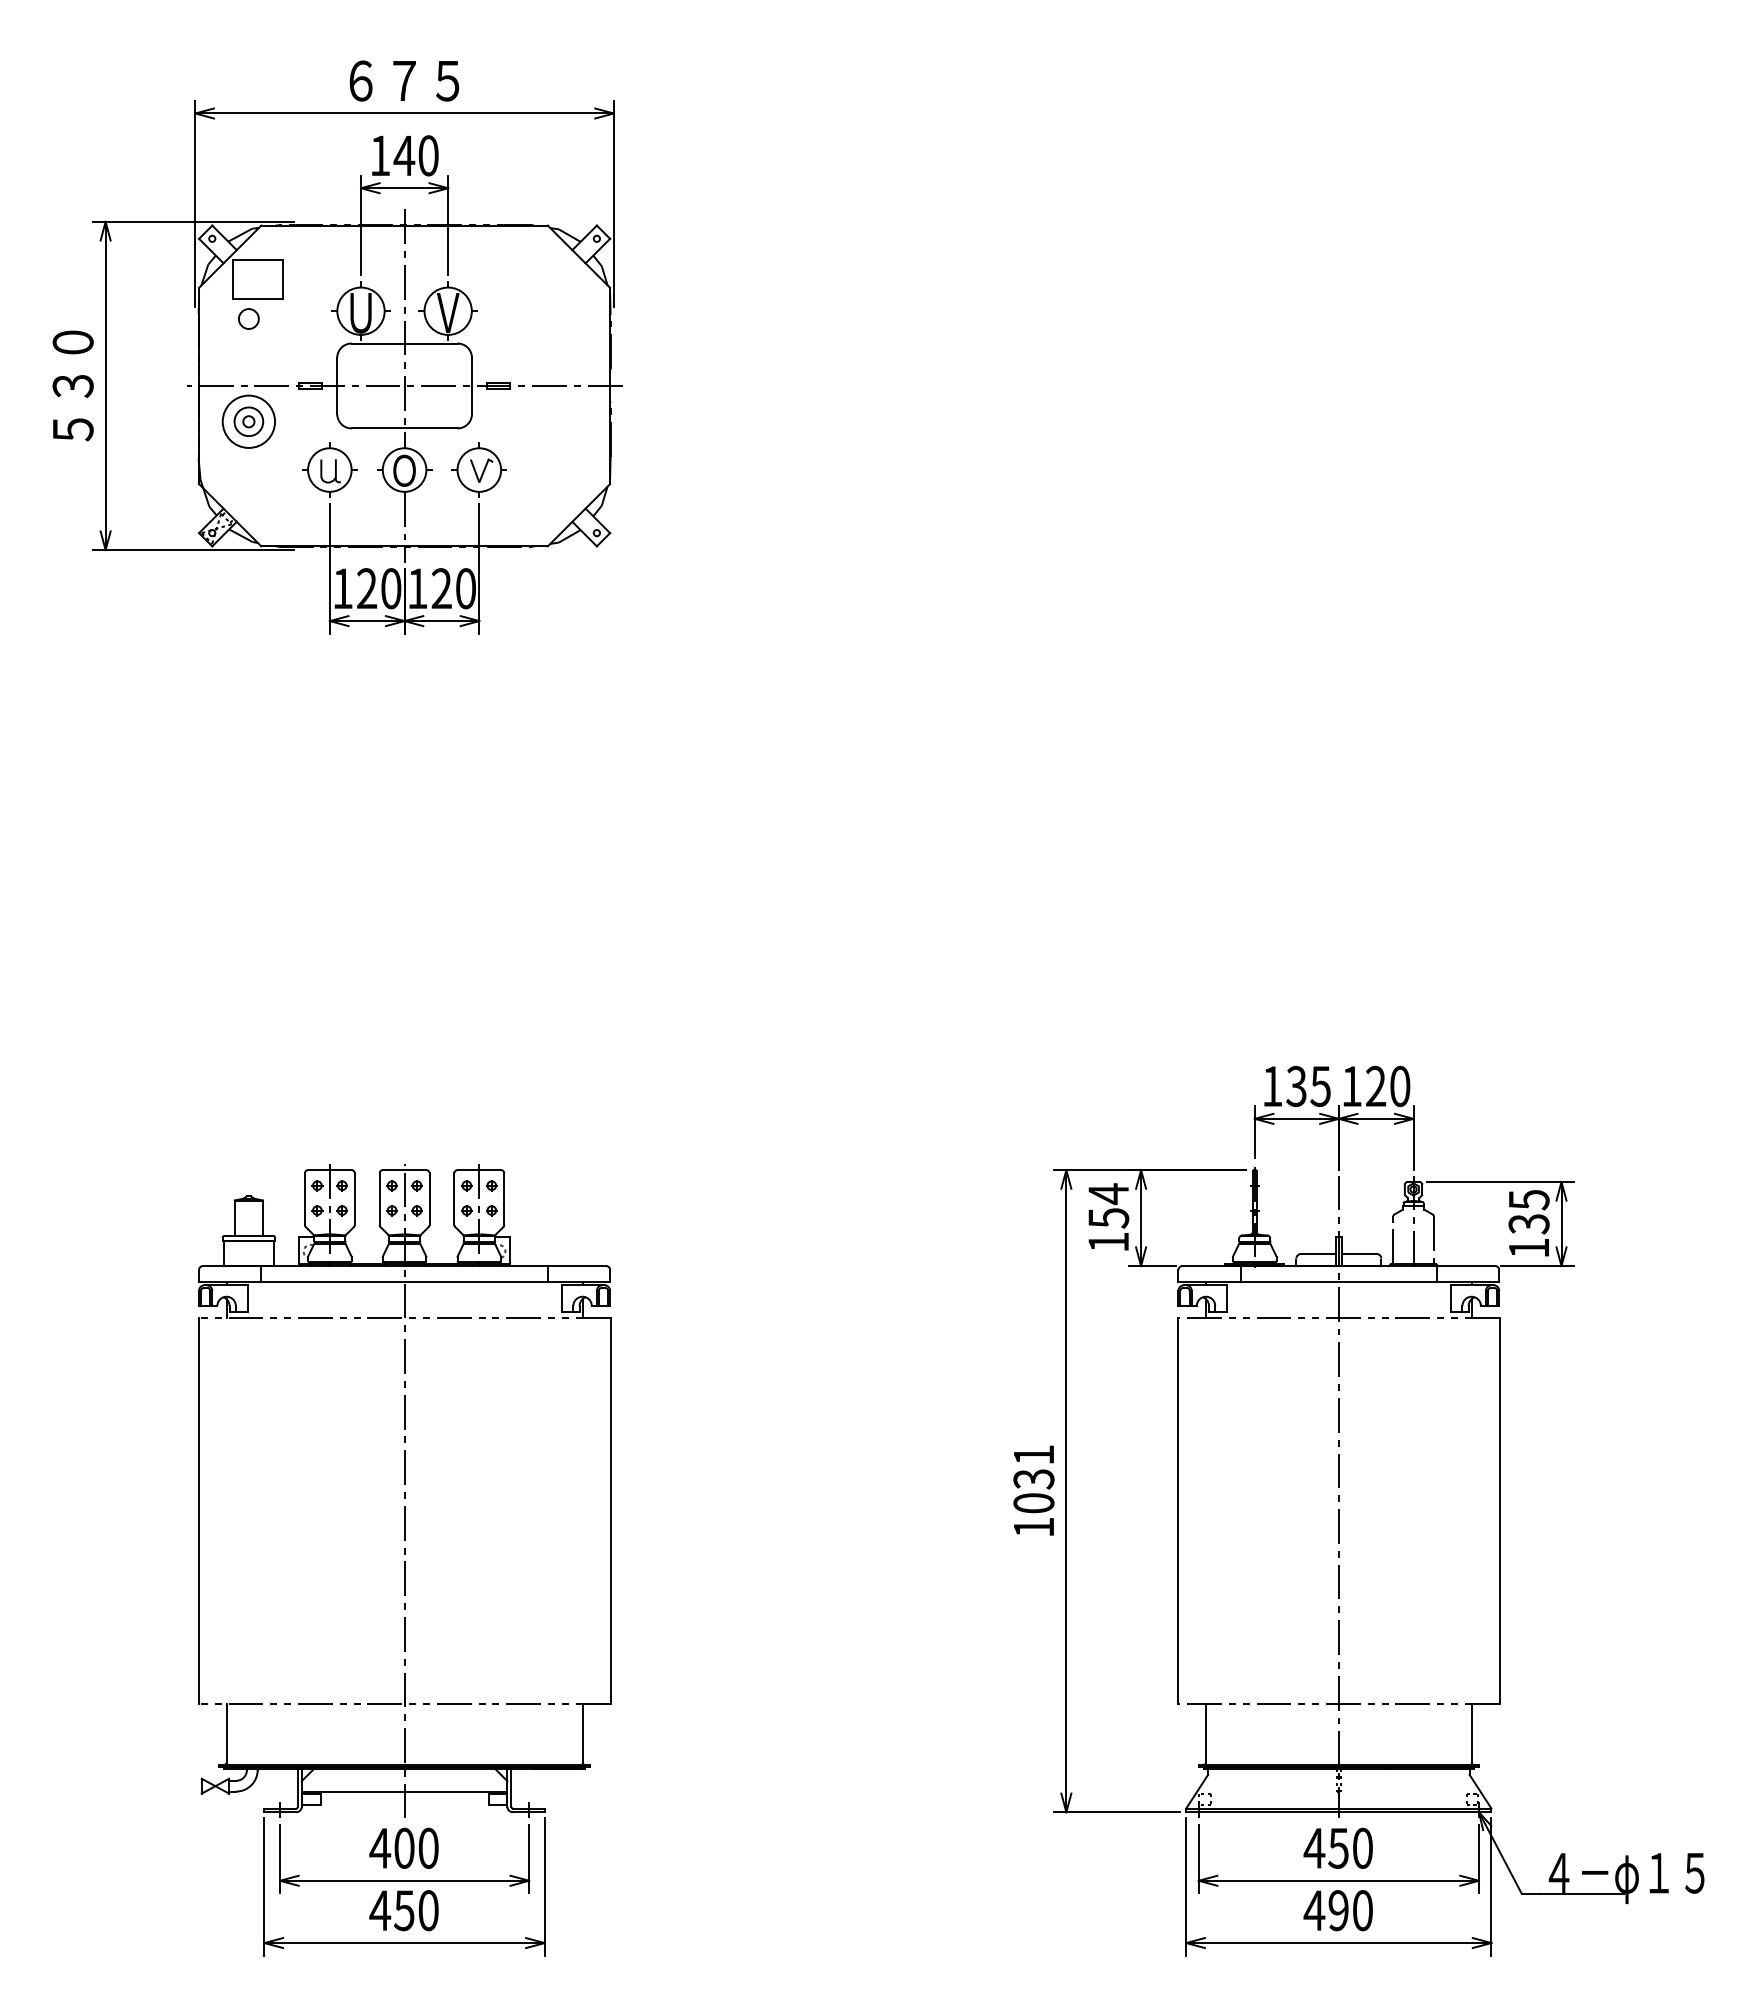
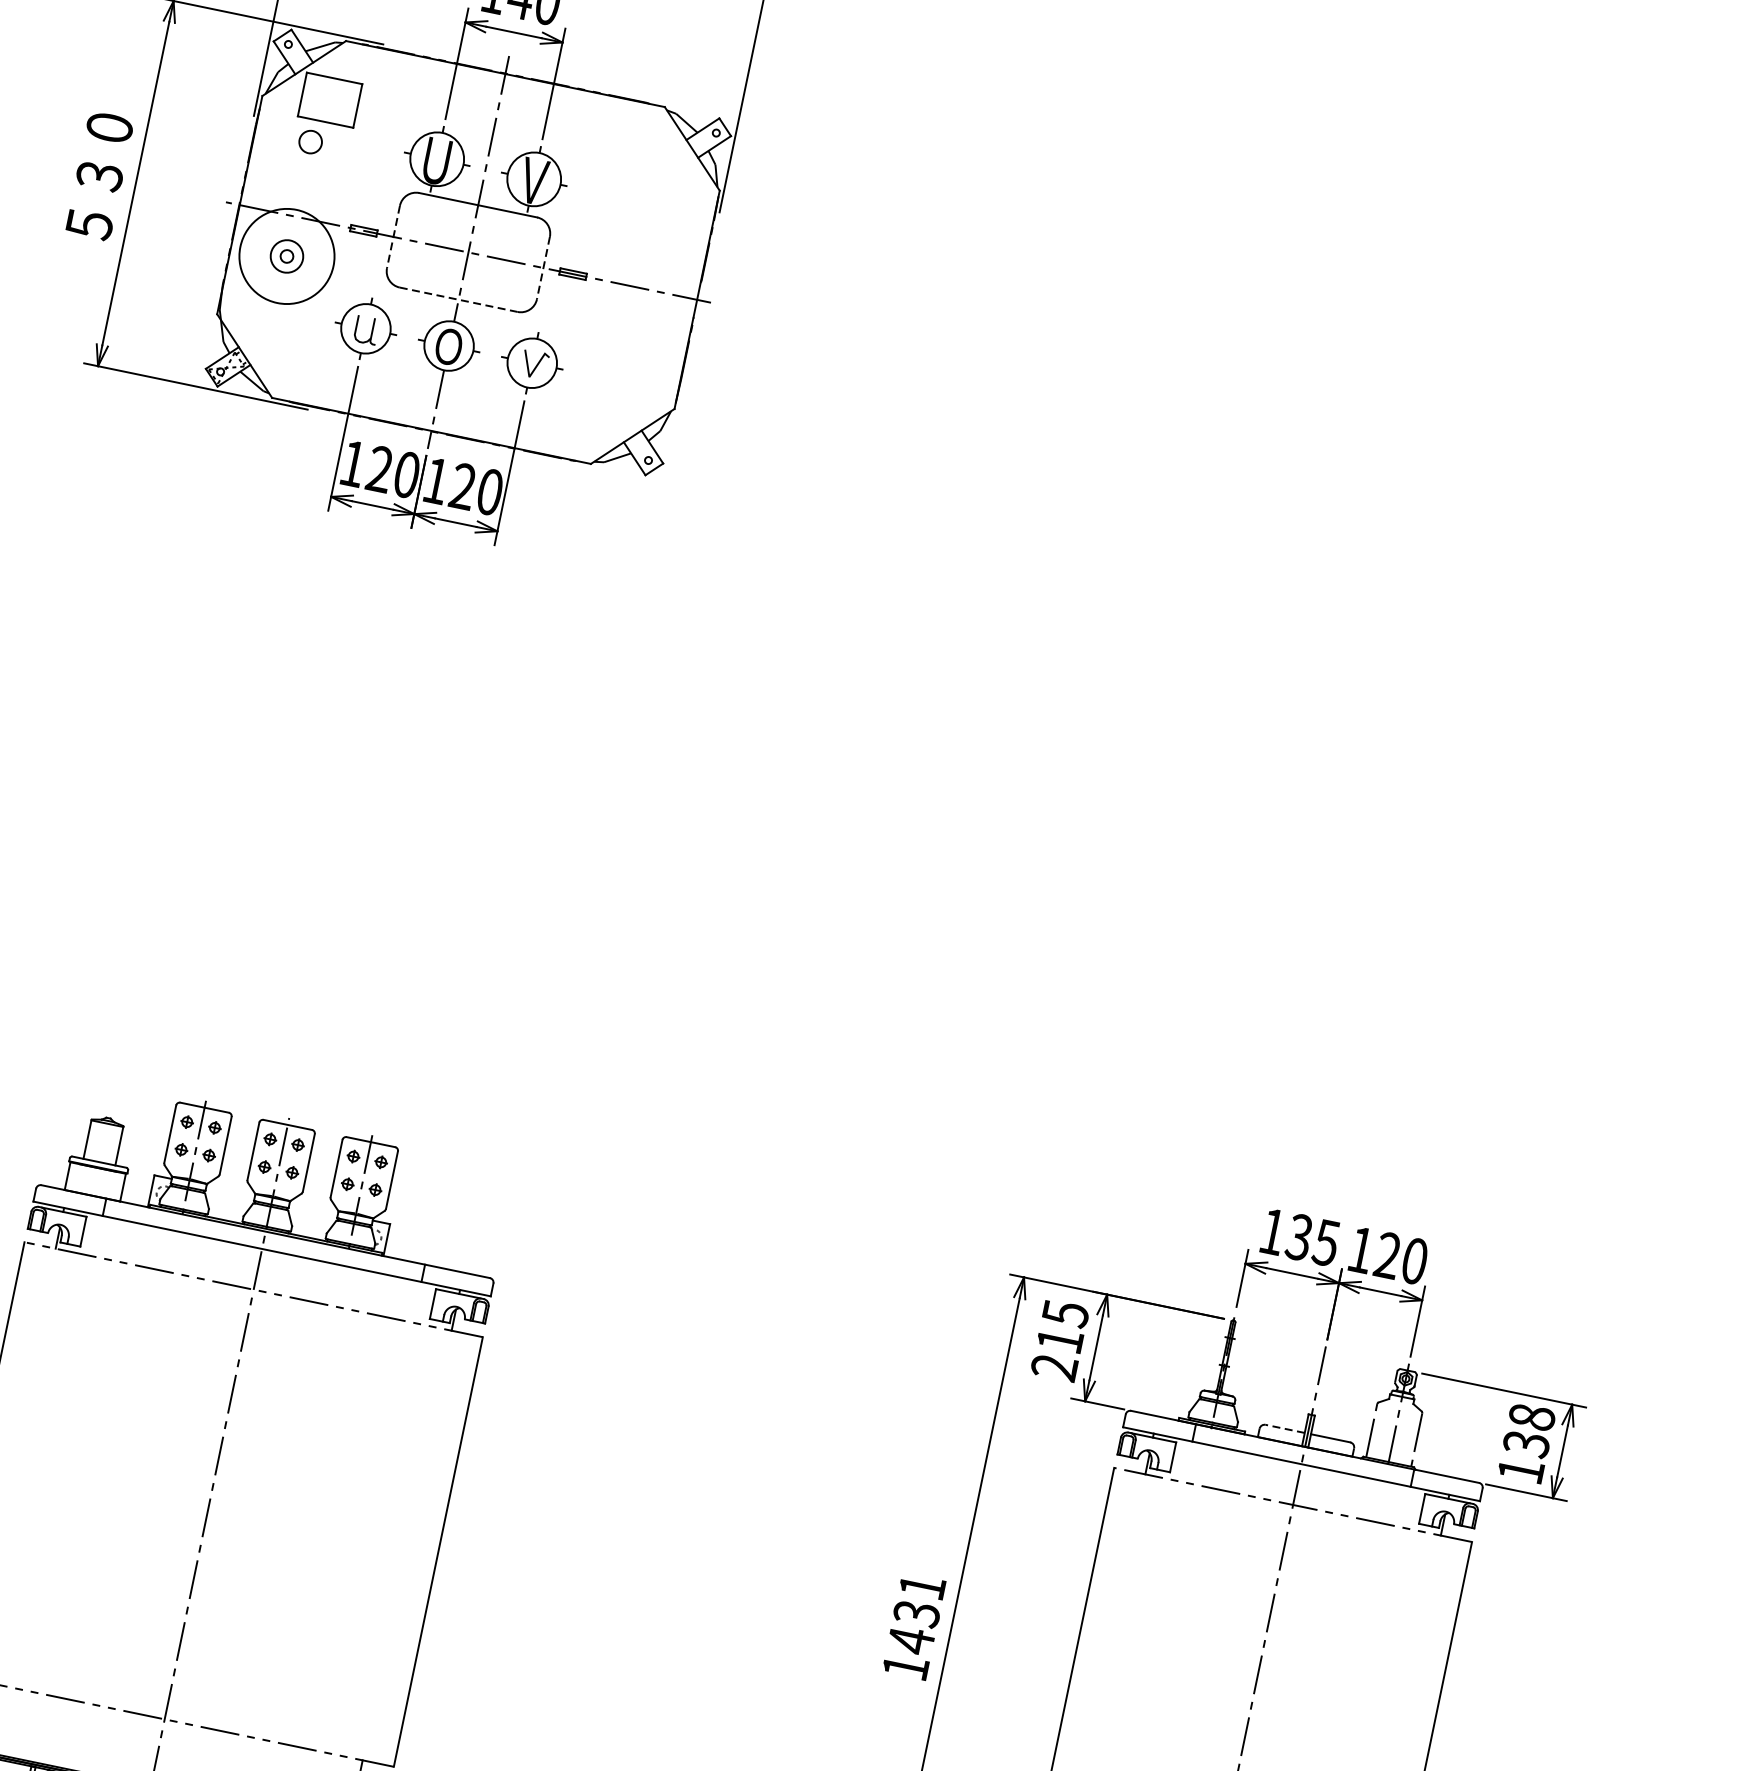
line: (337, 386) -> (393, 237), solid -> dashed
line: (471, 386) -> (542, 268), solid -> dashed
circle: (248, 421) -> (286, 256), size x1.6
line: (404, 428) -> (458, 299), solid -> dashed
text: (1528, 1199) -> (1531, 1416), 135 -> 138
text: (1108, 1217) -> (1060, 1339), 154 -> 215
line: (1318, 1254) -> (1285, 1429), solid -> dashed
text: (1033, 1503) -> (910, 1640), 1031 -> 1431

